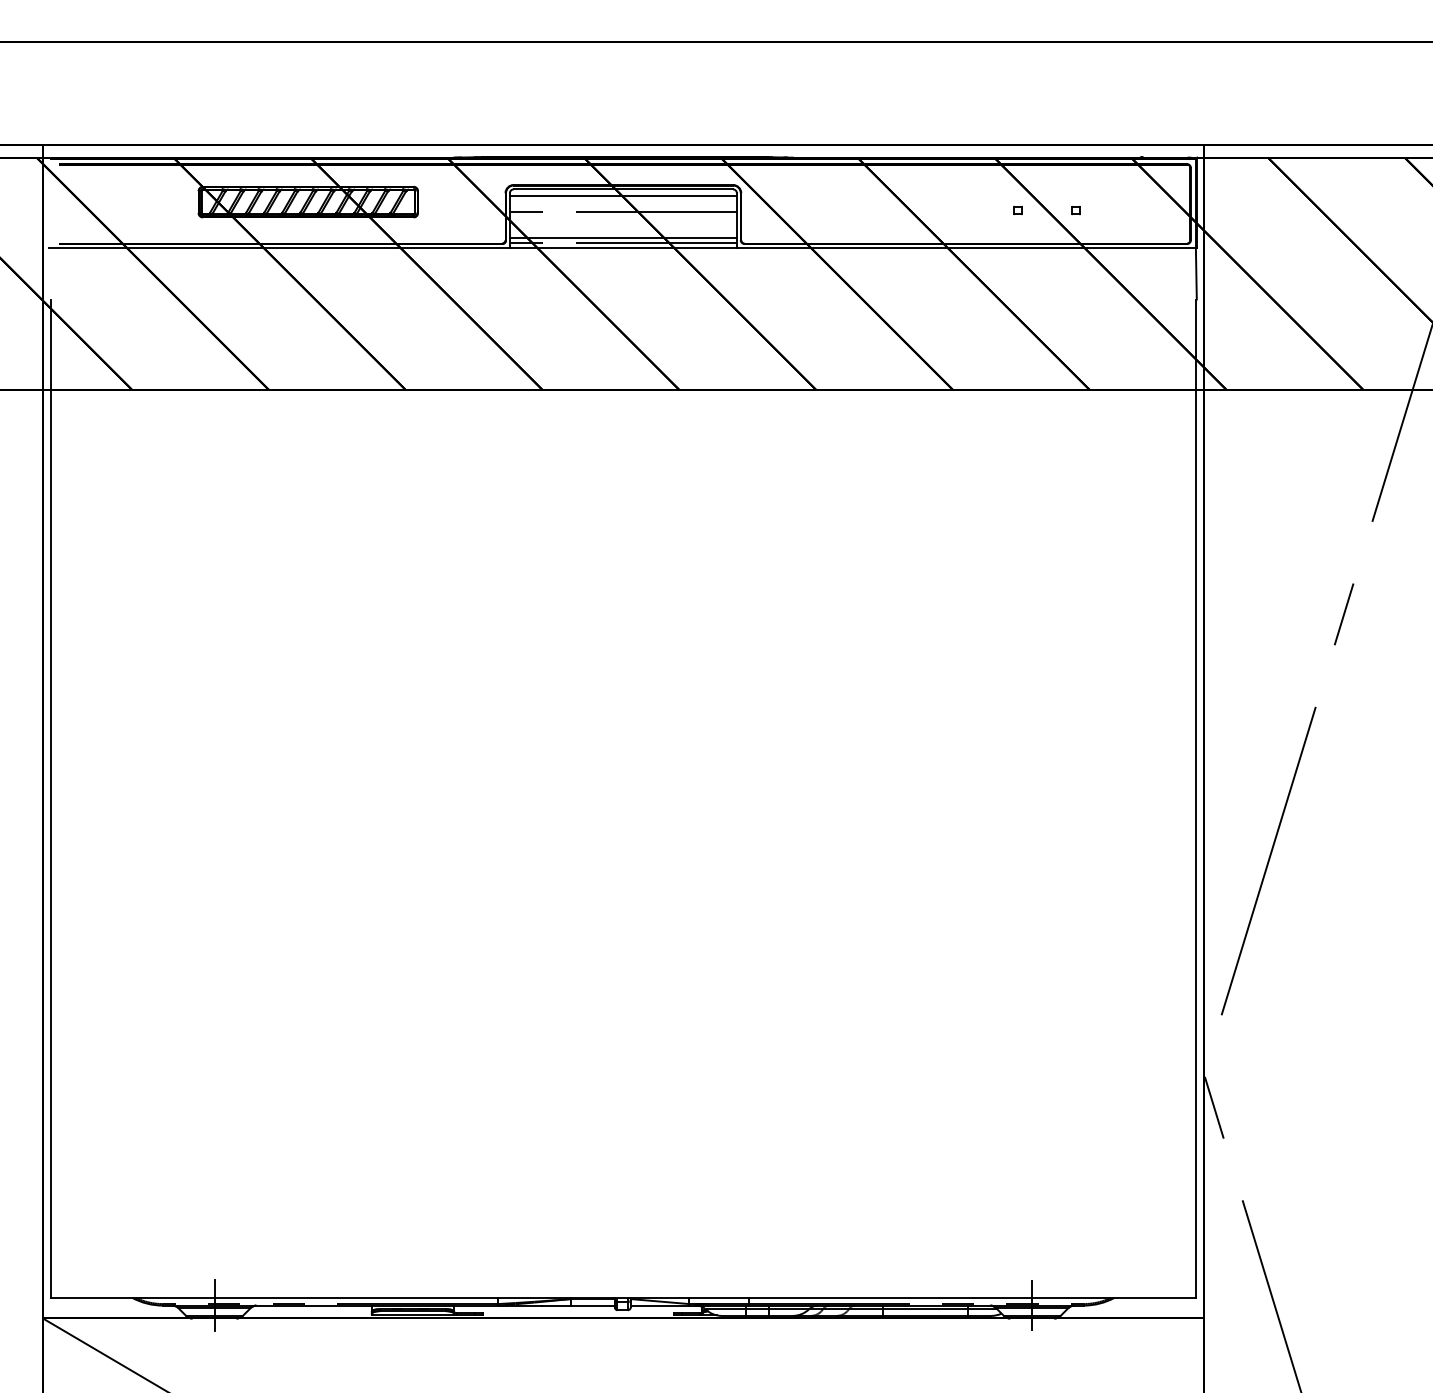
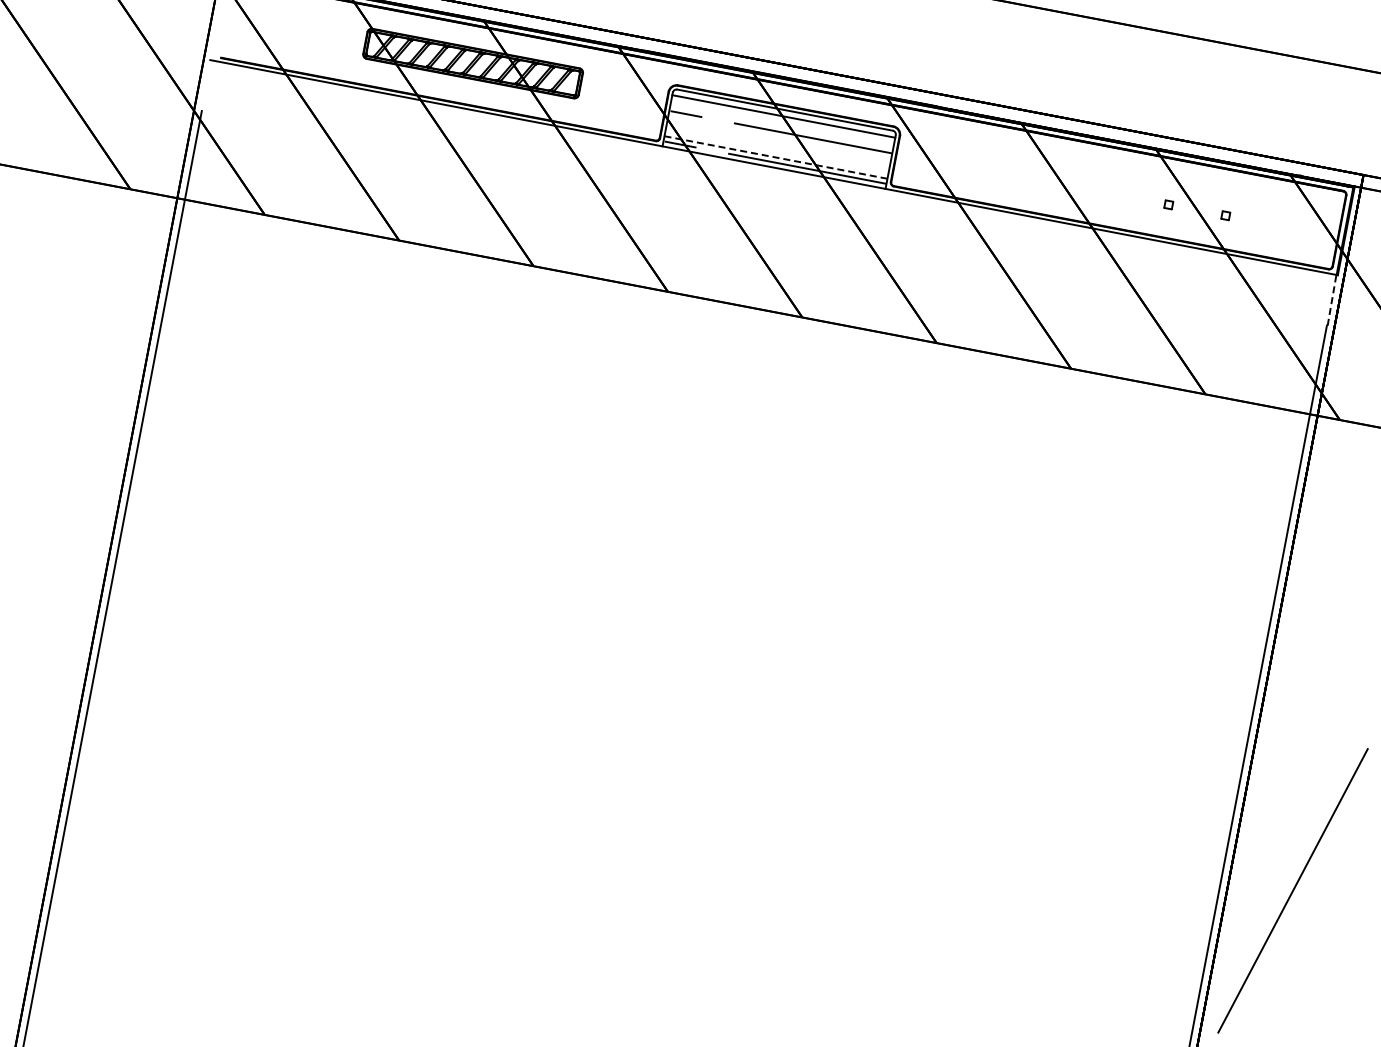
line: (623, 237) -> (776, 157), solid -> dashed
line: (1196, 273) -> (1332, 300), solid -> dashed

